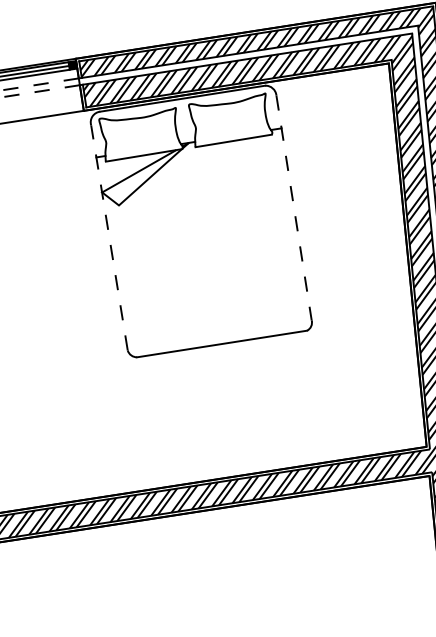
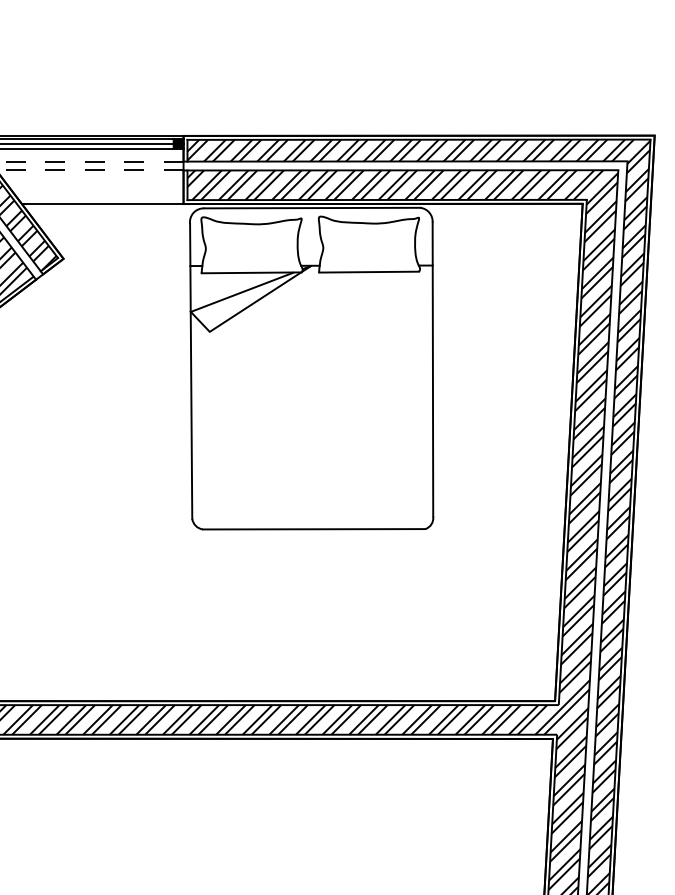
line: (293, 208) -> (432, 370), dashed -> solid
line: (109, 237) -> (191, 370), dashed -> solid

